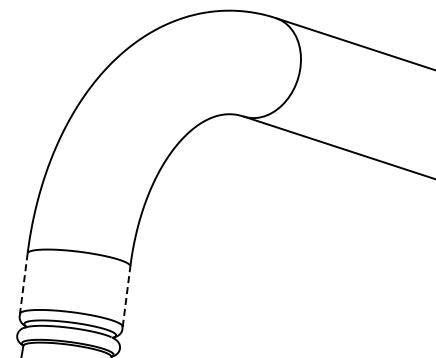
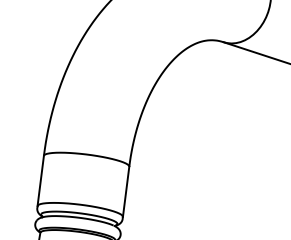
line: (23, 284) -> (40, 181), dashed -> solid
line: (126, 296) -> (126, 191), dashed -> solid

